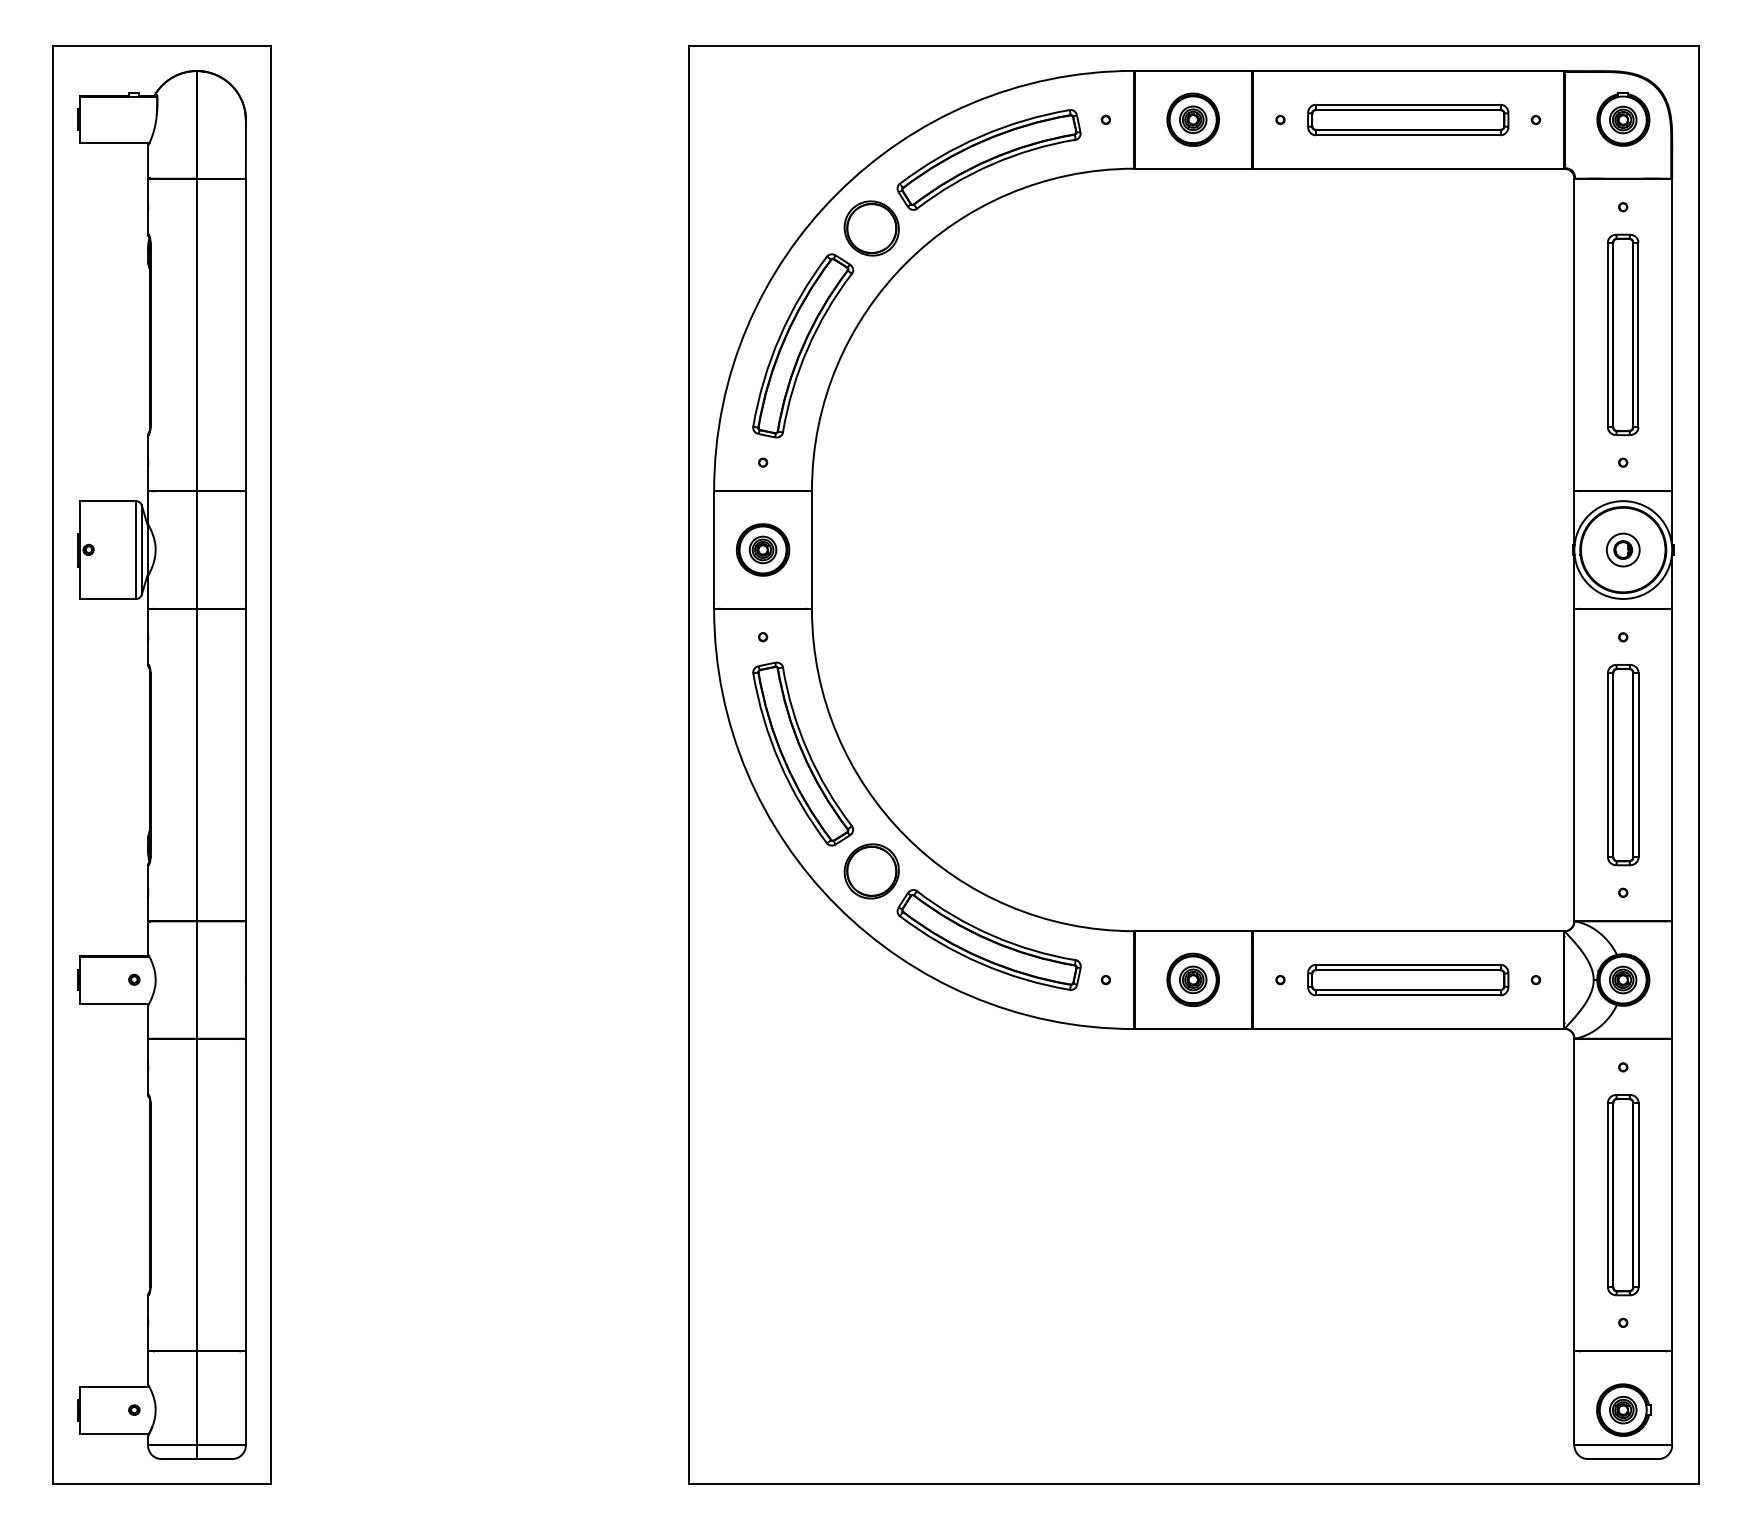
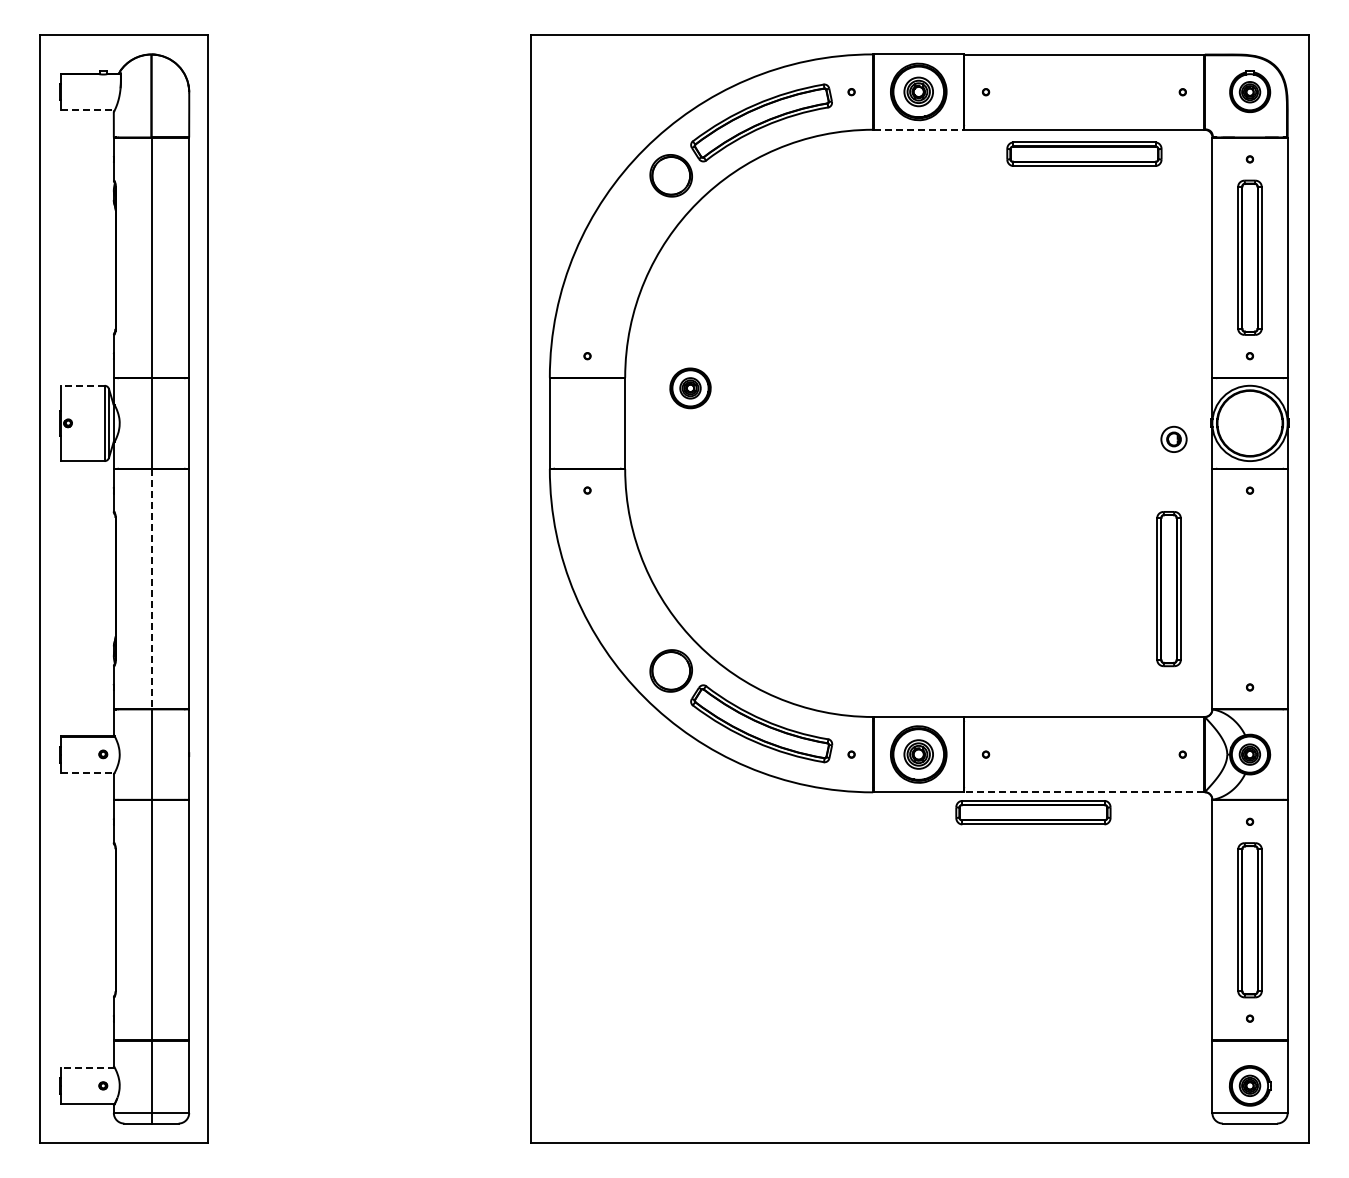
part: (1408, 119) -> (1084, 153), moved
part: (1192, 120) -> (918, 92), size x1.4
line: (115, 143) -> (88, 110), solid -> dashed
line: (1194, 168) -> (919, 129), solid -> dashed
part: (803, 344) -> (618, 265), removed
line: (107, 500) -> (82, 385), solid -> dashed
part: (1622, 548) -> (1173, 438), moved
part: (763, 550) -> (690, 388), moved
part: (803, 753) -> (618, 580), removed
line: (196, 765) -> (151, 589), solid -> dashed
part: (1622, 765) -> (1168, 589), moved
part: (1192, 979) -> (918, 754), size x1.4
part: (1408, 979) -> (1033, 812), moved
line: (113, 1003) -> (87, 772), solid -> dashed
line: (1408, 1029) -> (1084, 792), solid -> dashed
line: (113, 1386) -> (87, 1067), solid -> dashed

